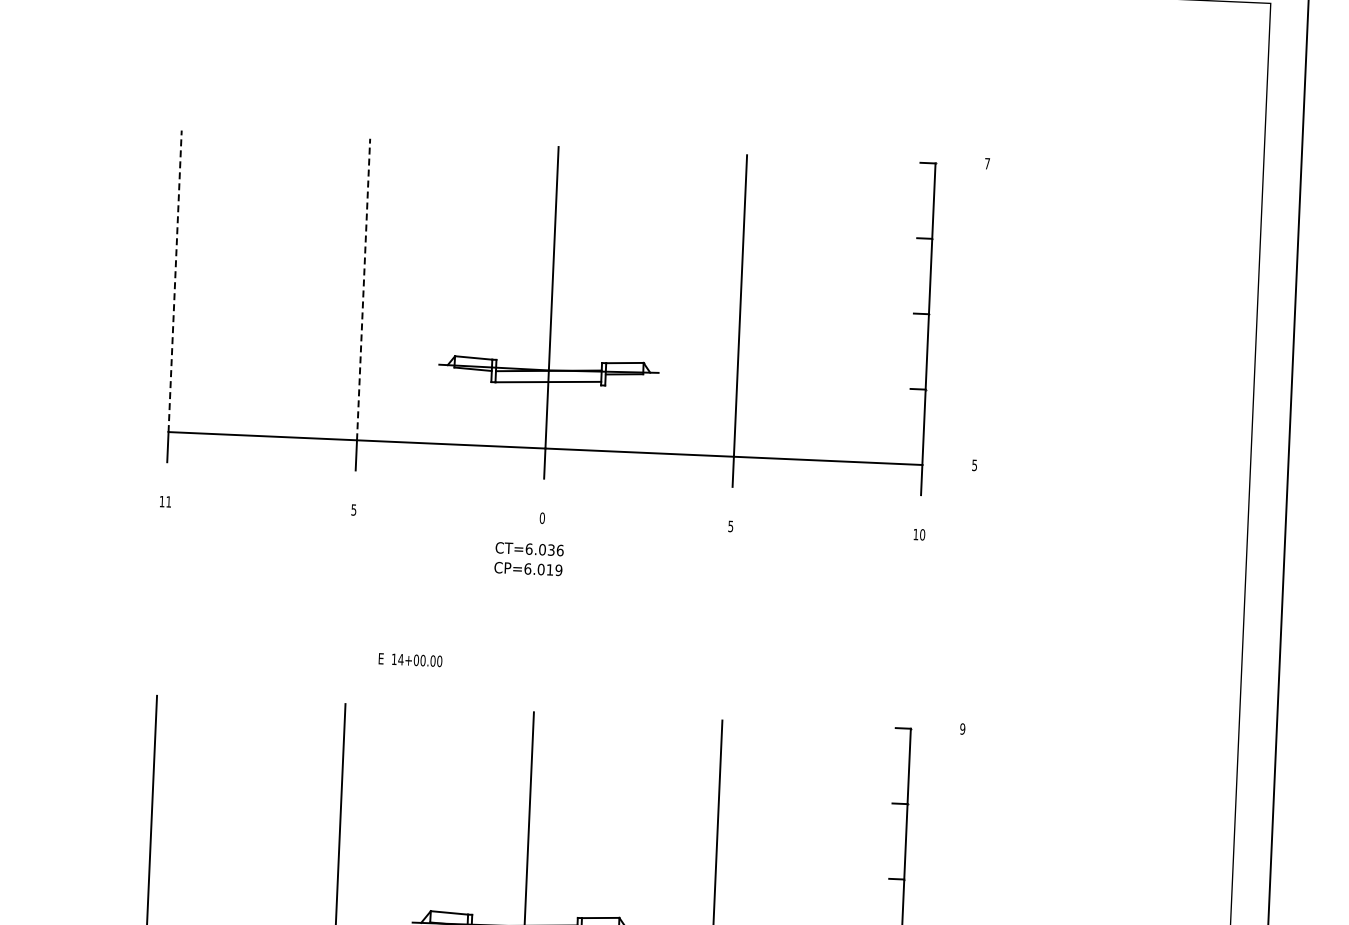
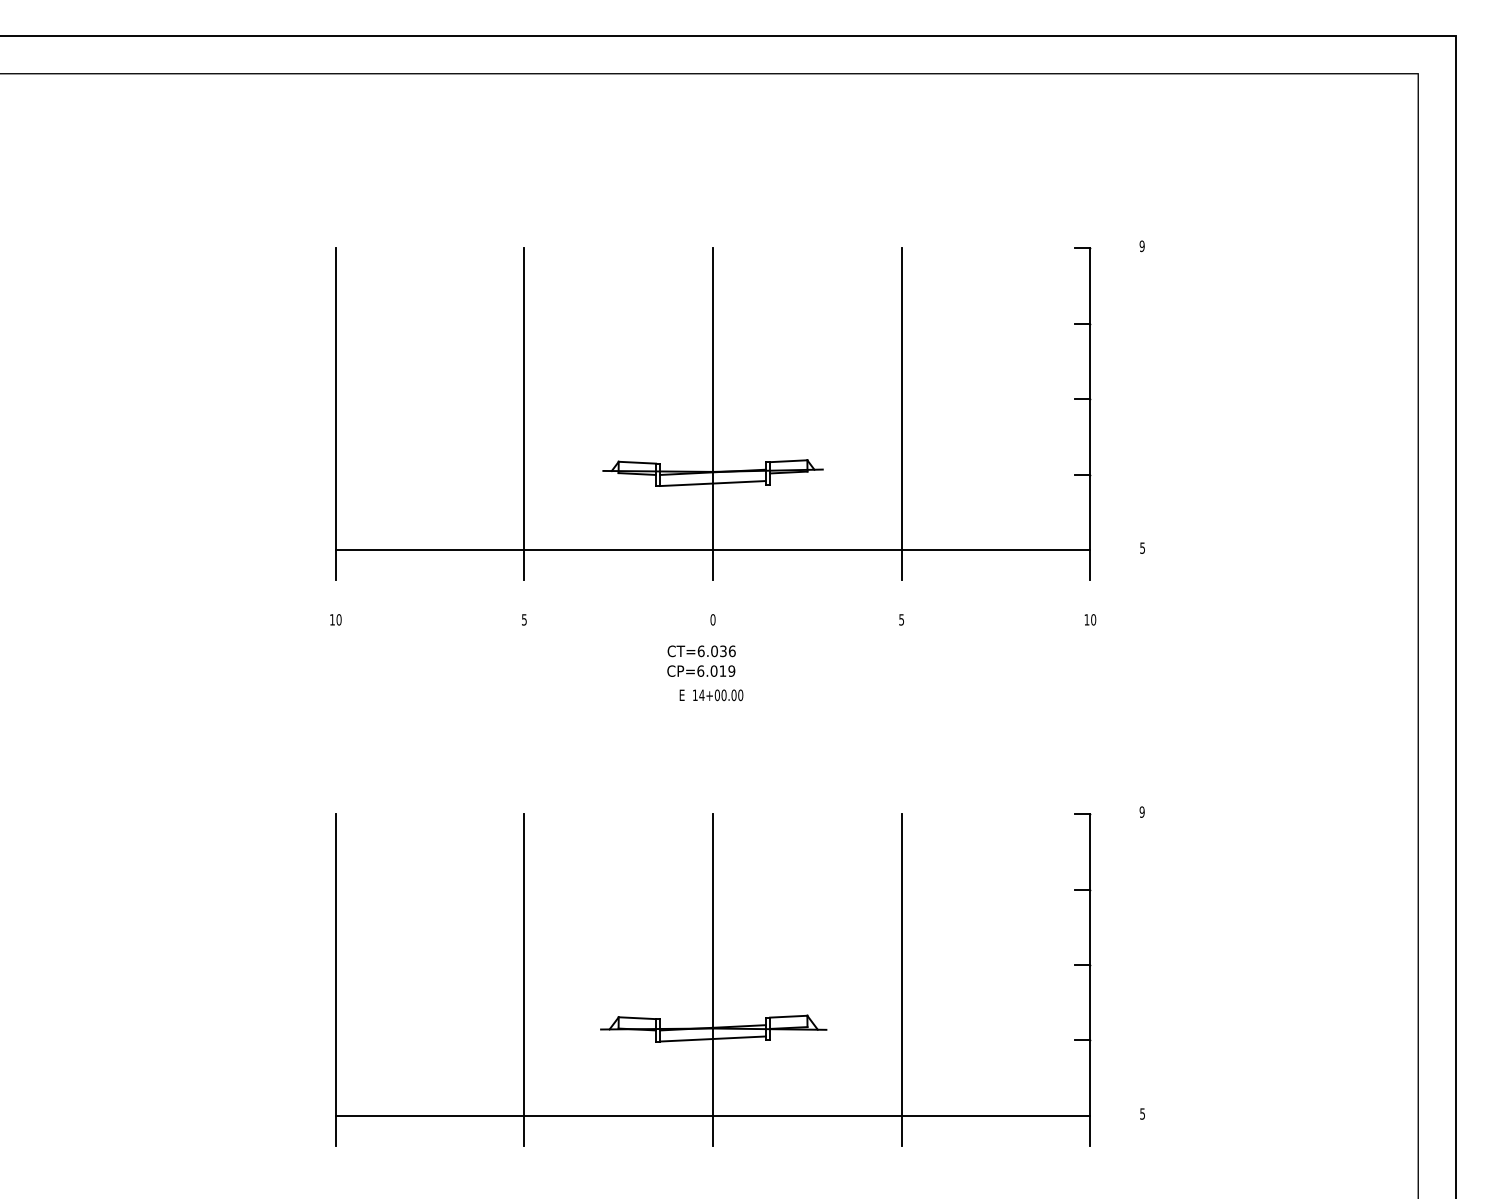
text: (986, 163) -> (1141, 246), 7 -> 9
line: (174, 281) -> (335, 399), dashed -> solid
line: (363, 289) -> (524, 399), dashed -> solid
text: (168, 501) -> (338, 619), 11 -> 10
text: (410, 660) -> (711, 695), moved

